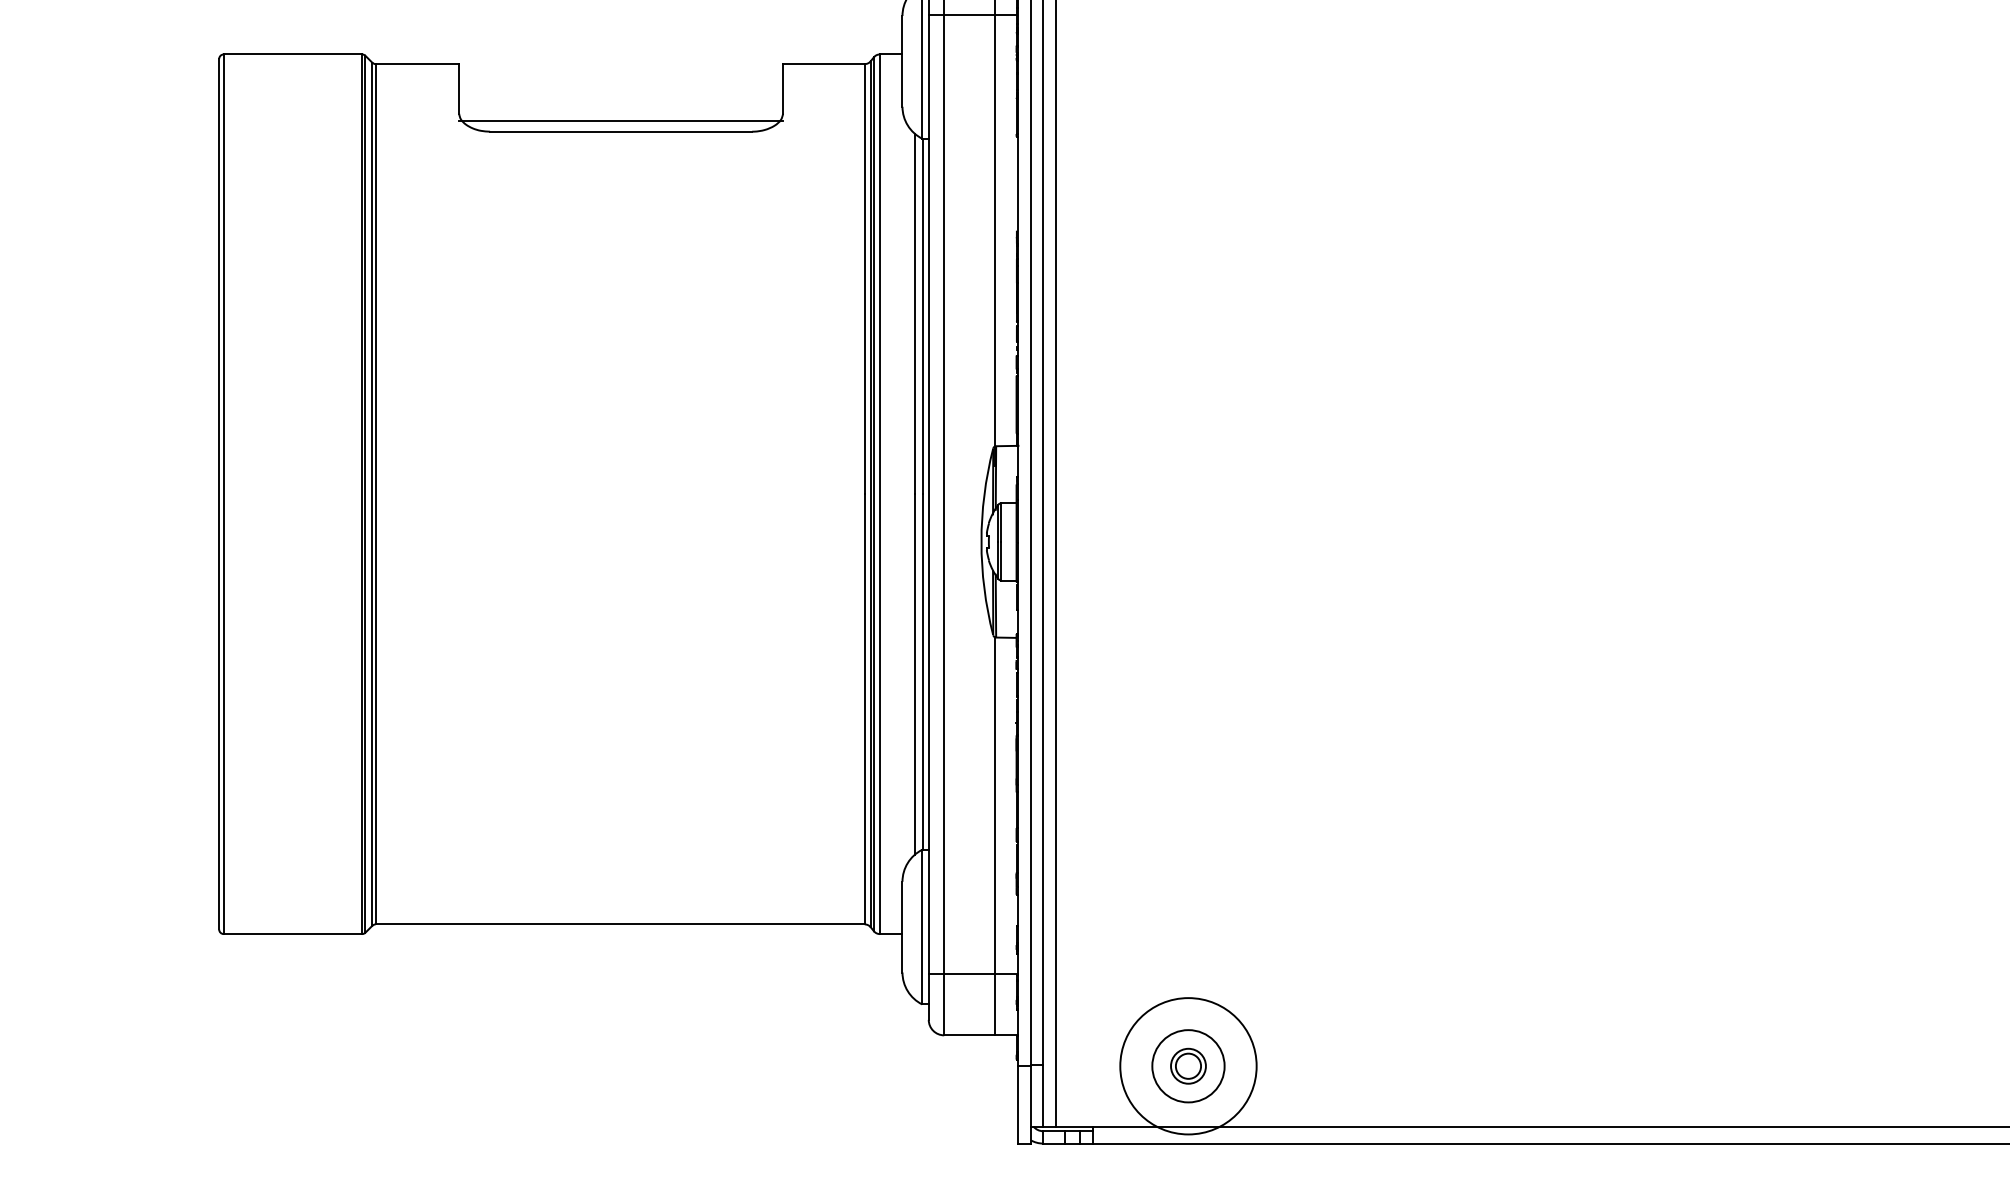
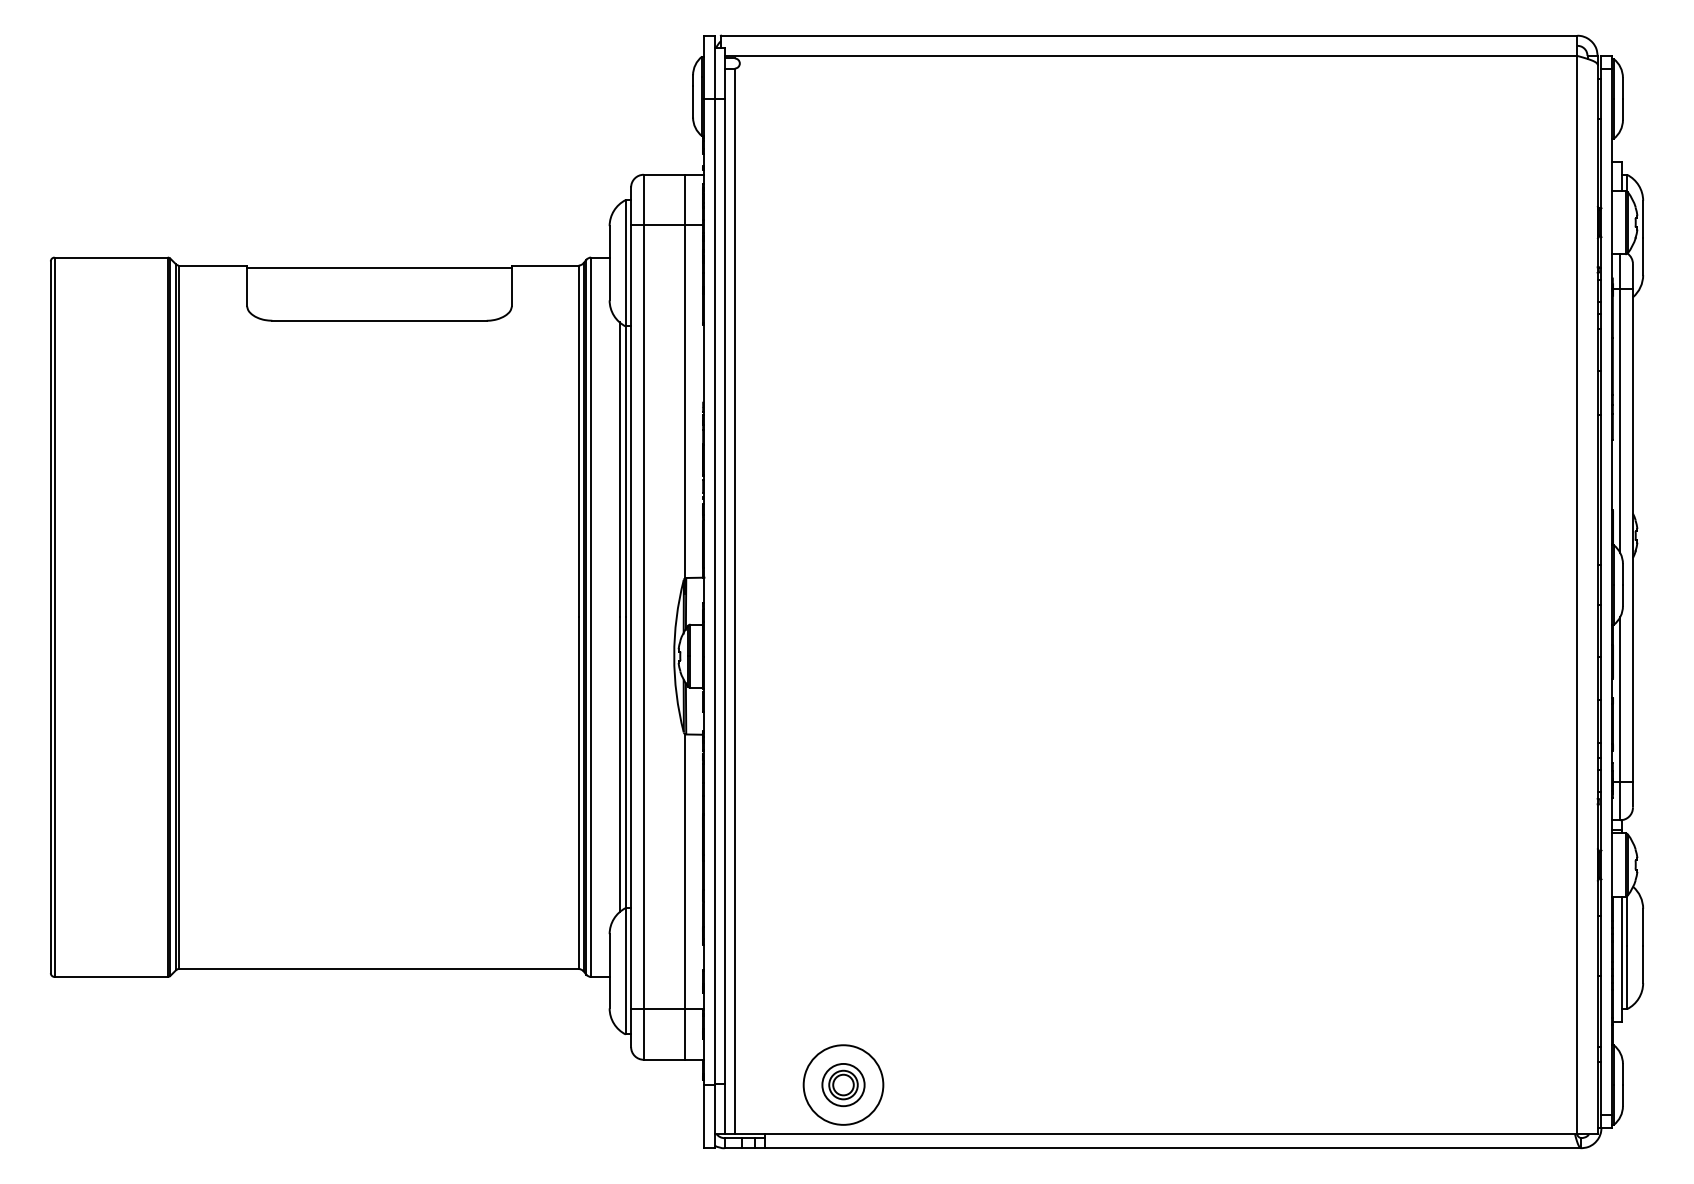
line: (621, 121) -> (379, 268), moved
circle: (1188, 1065) -> (843, 1084), size x0.71
circle: (1188, 1065) -> (843, 1084), size x0.71

